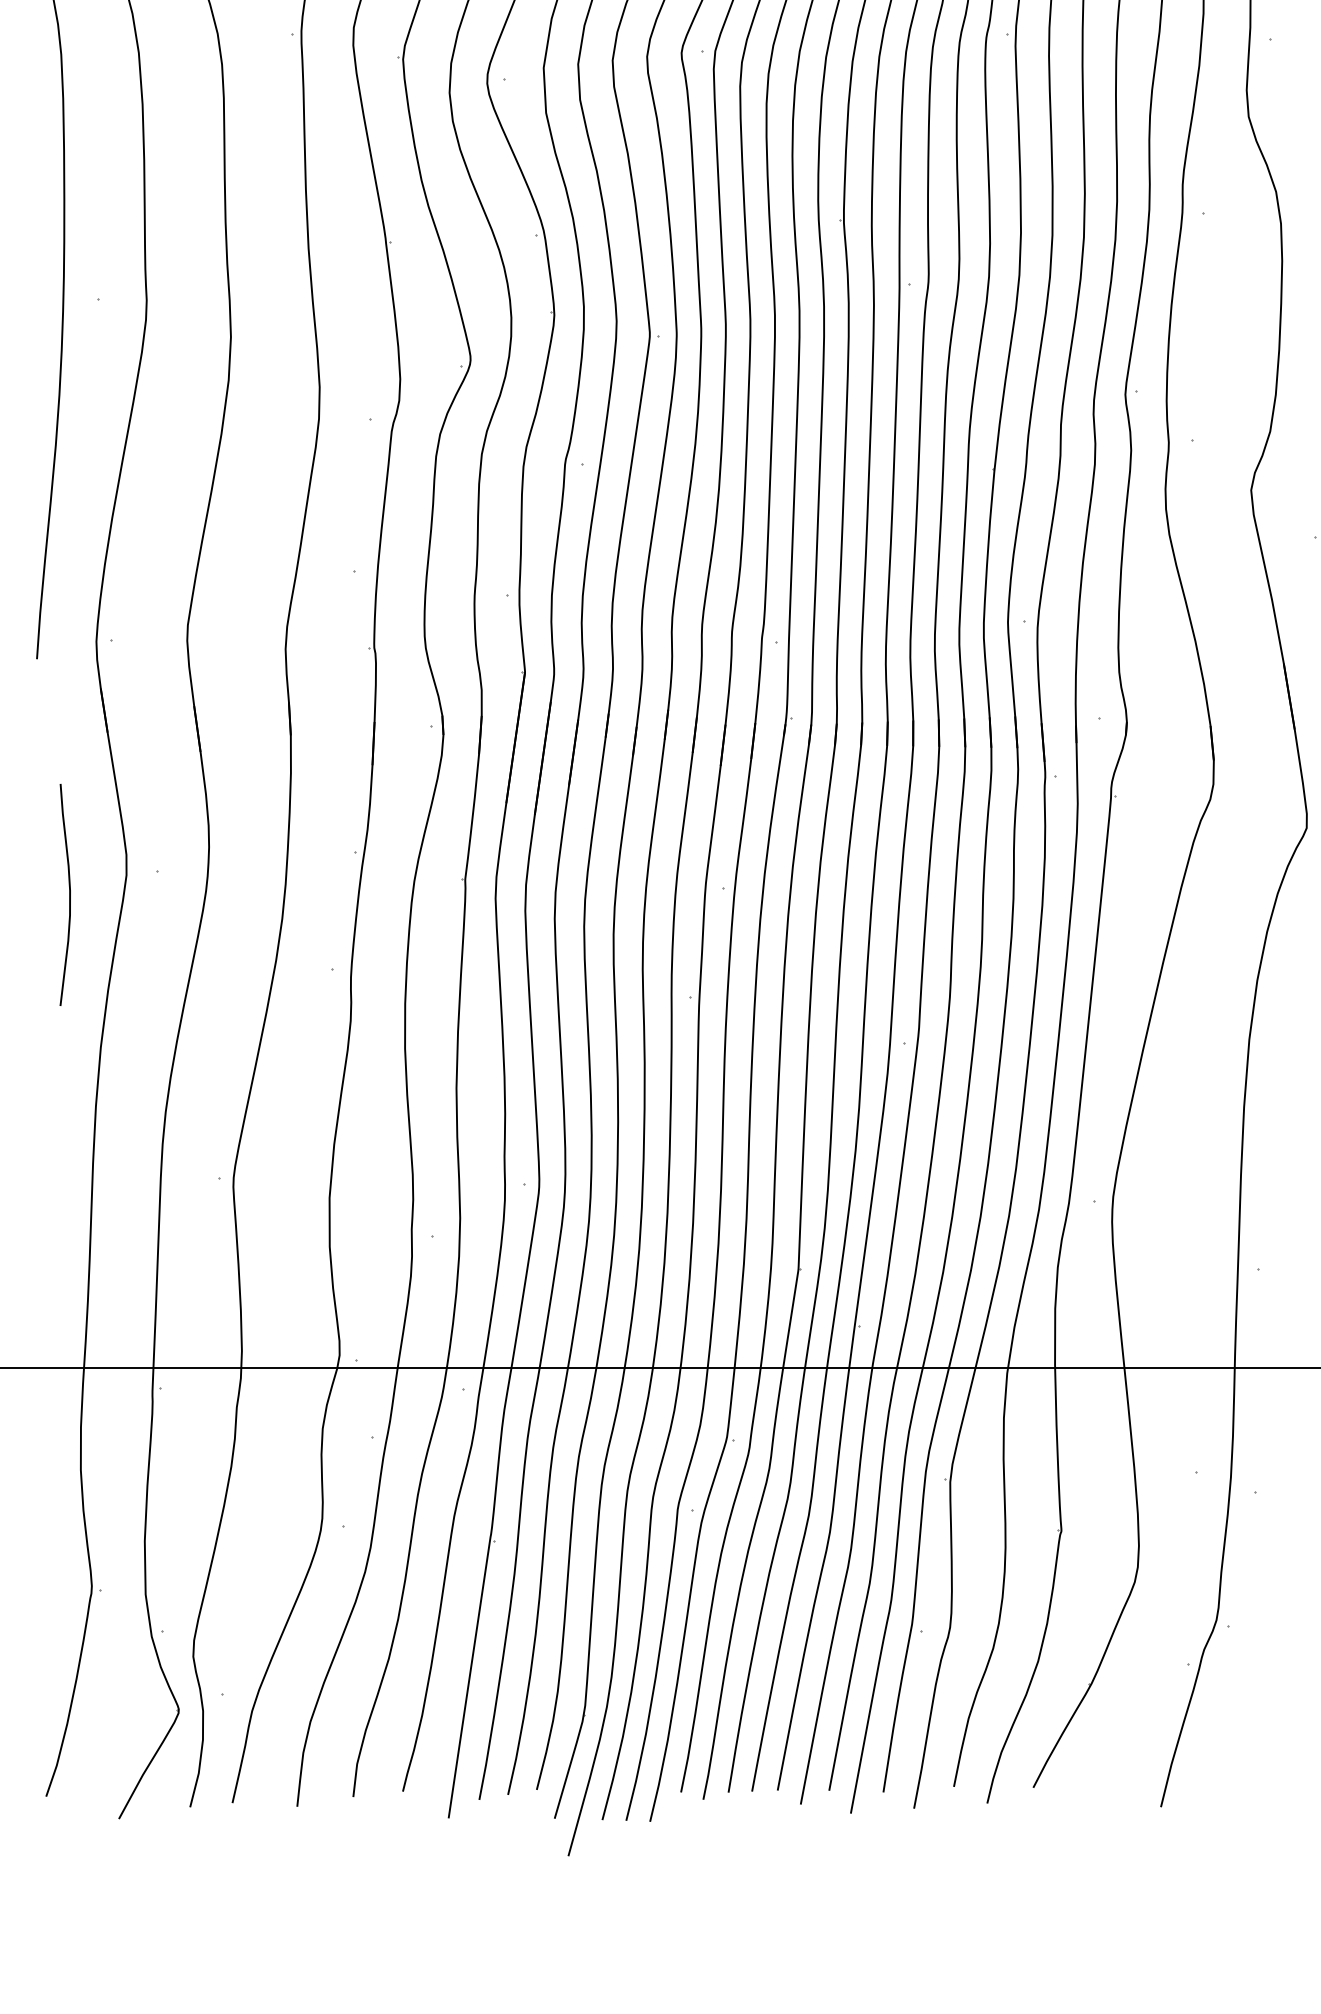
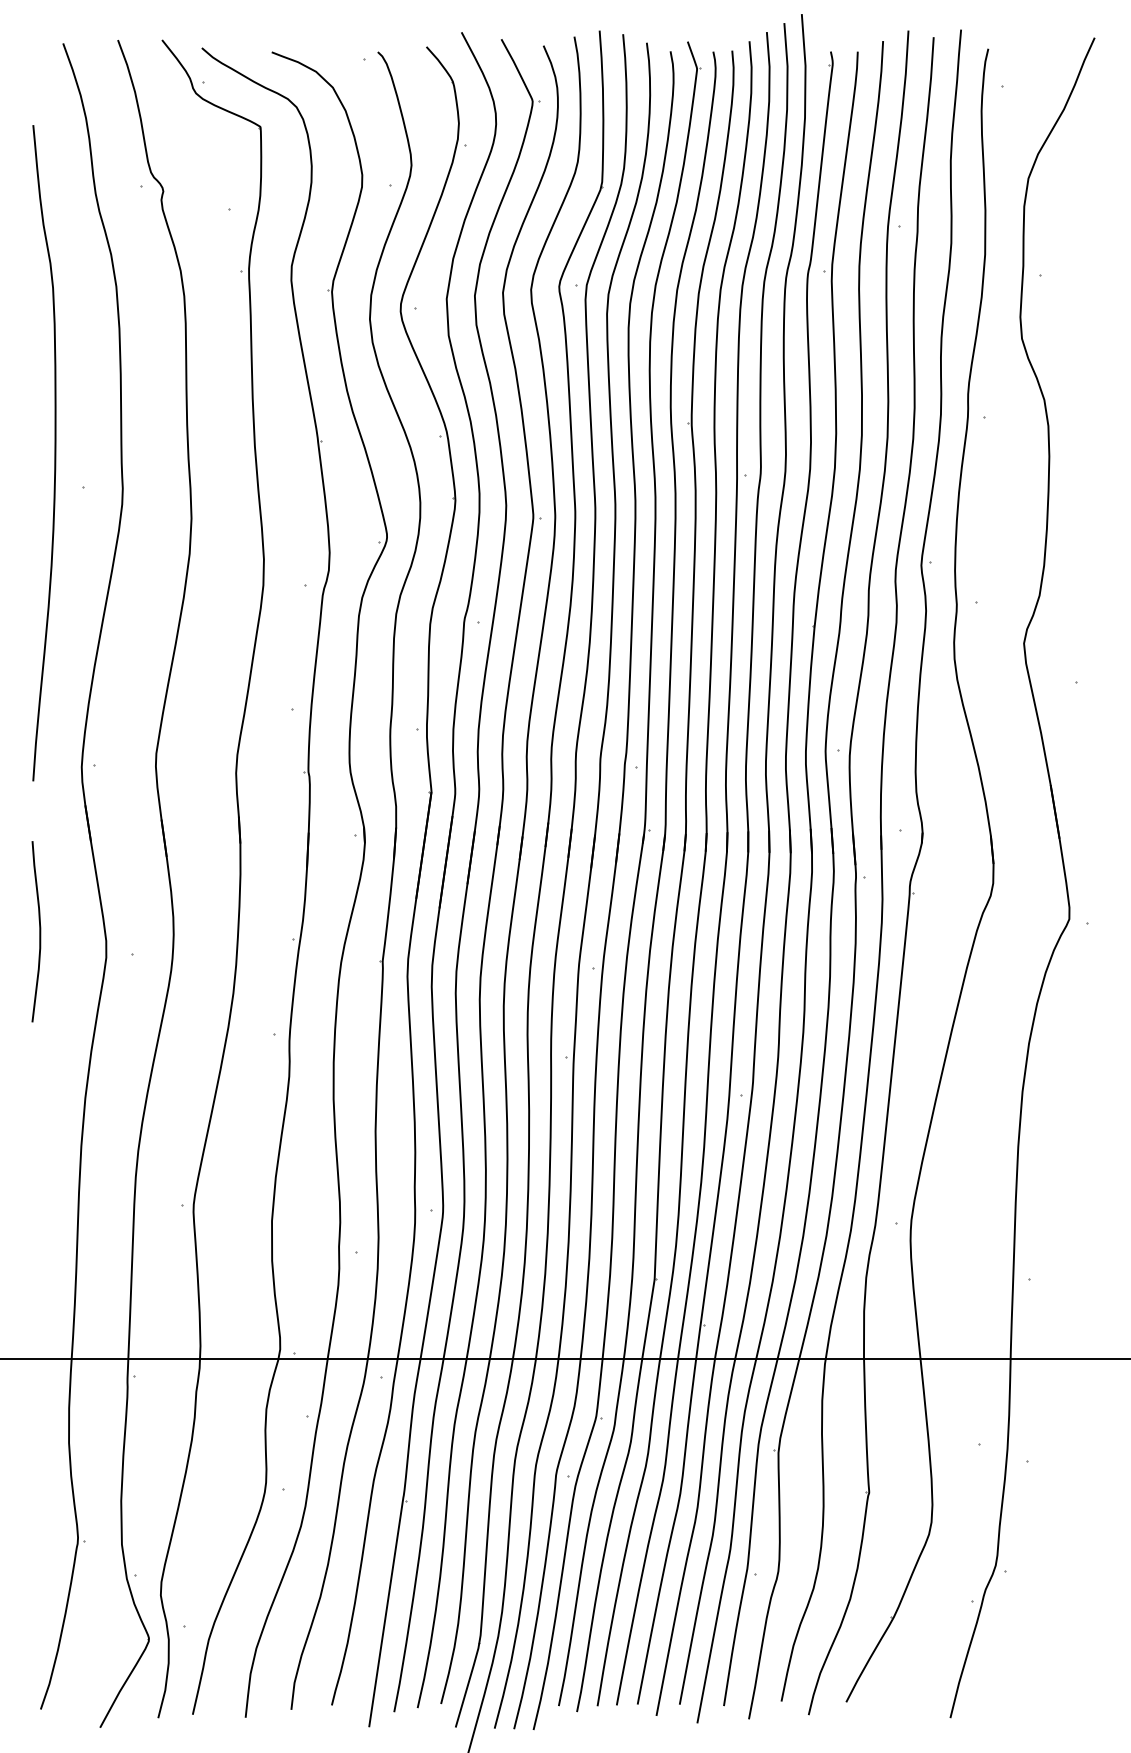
curve: (69, 894) -> (39, 931), moved

